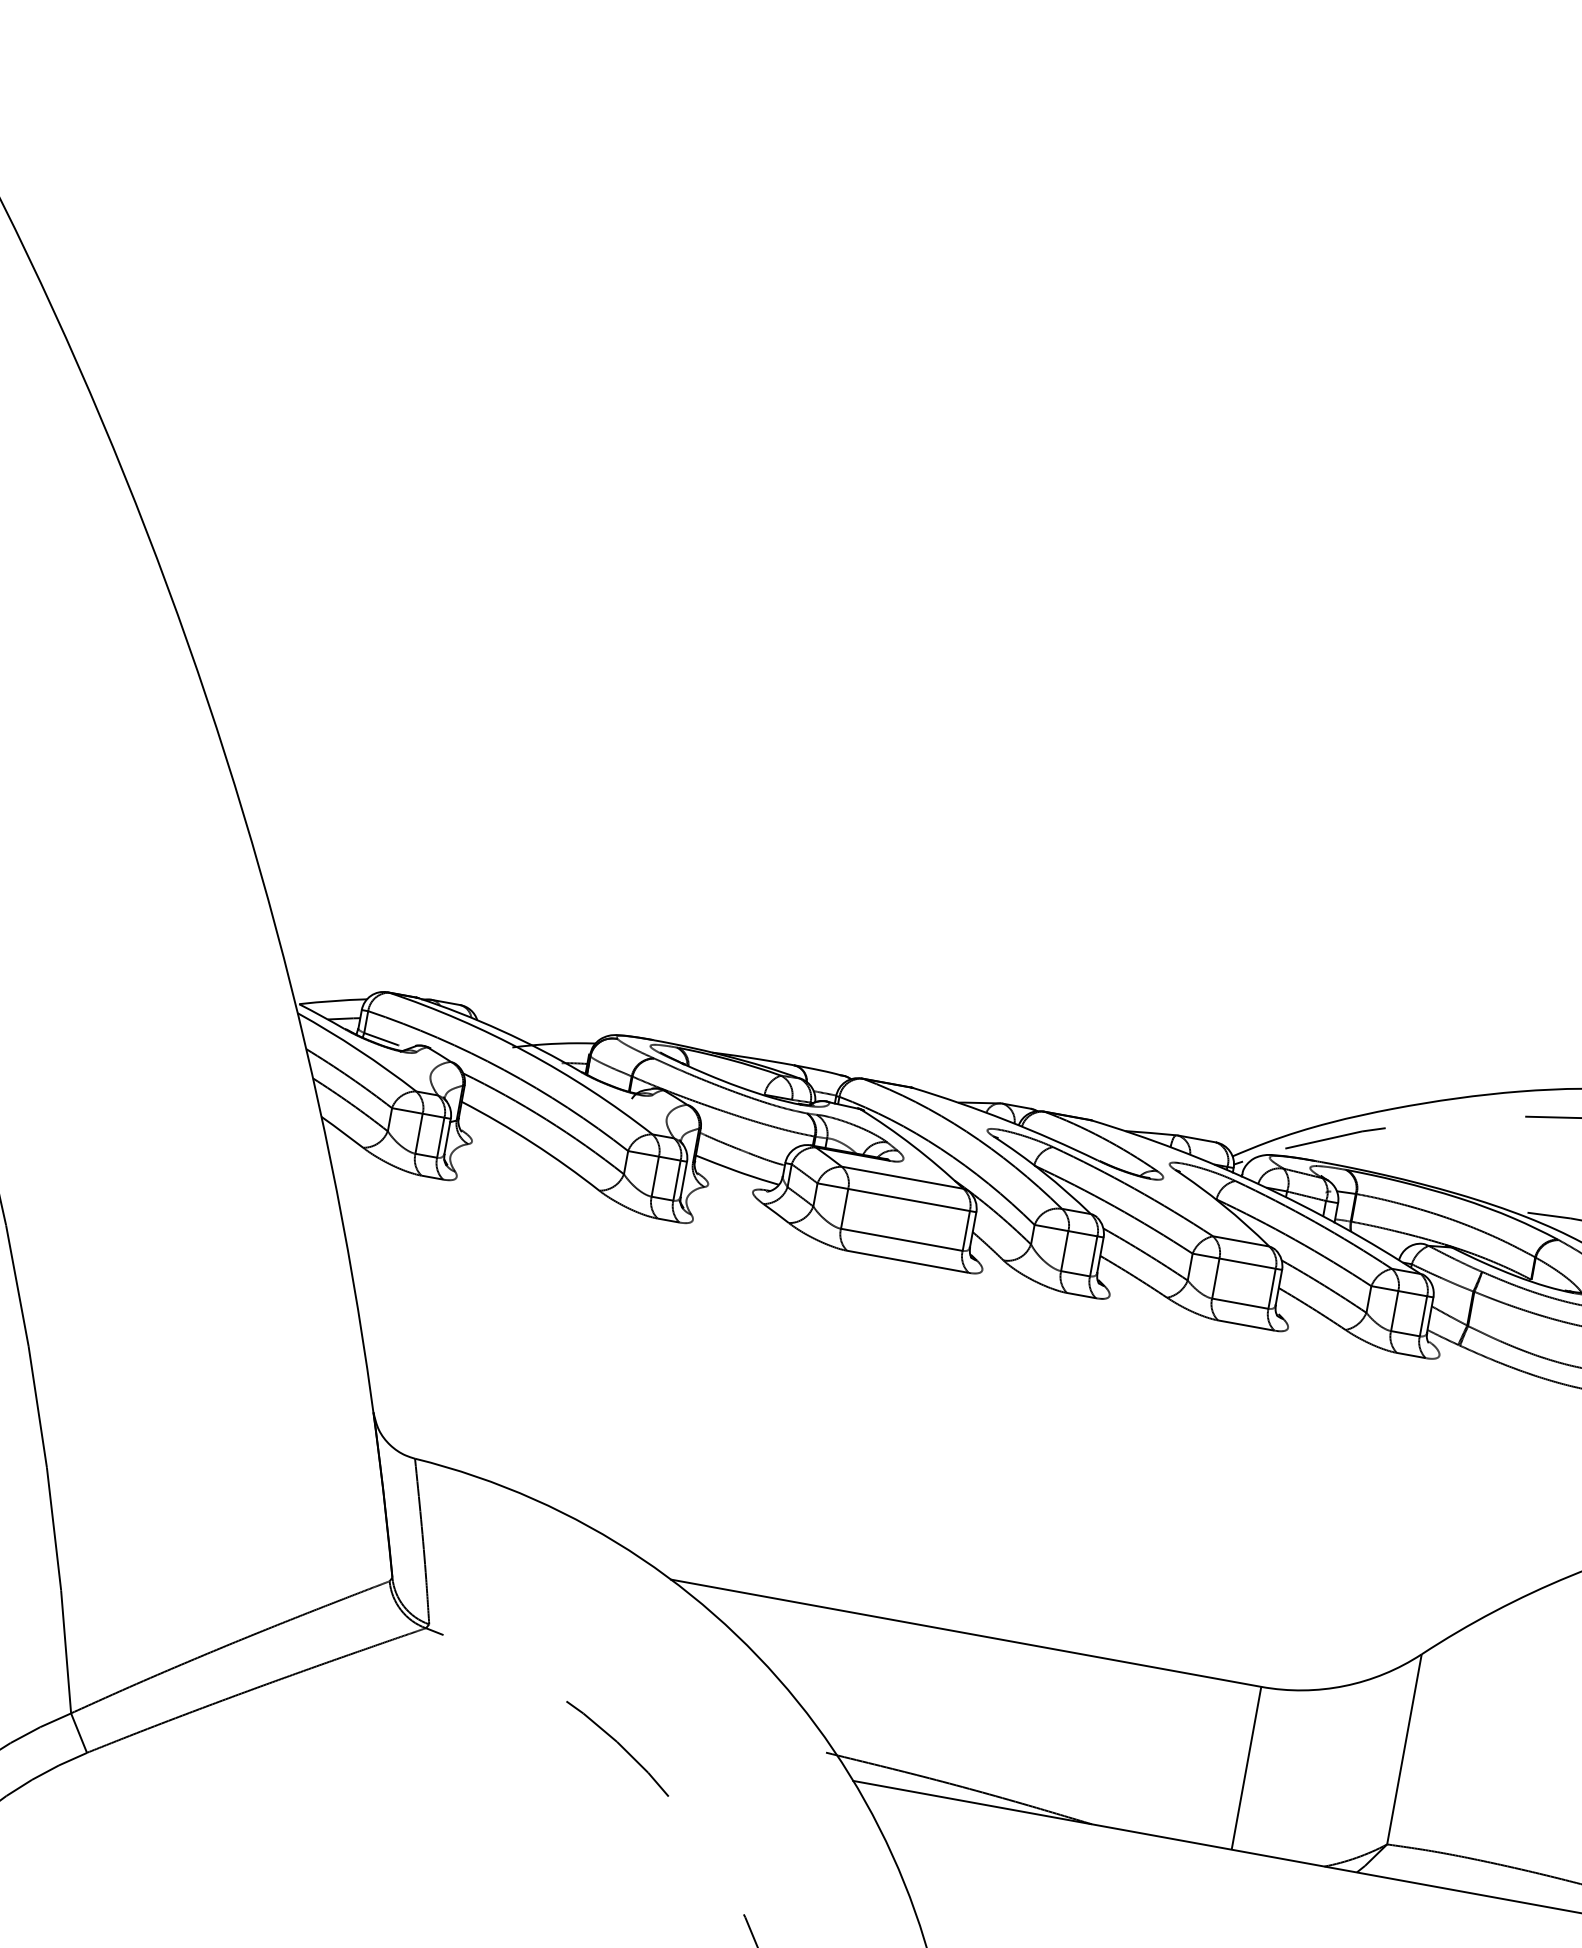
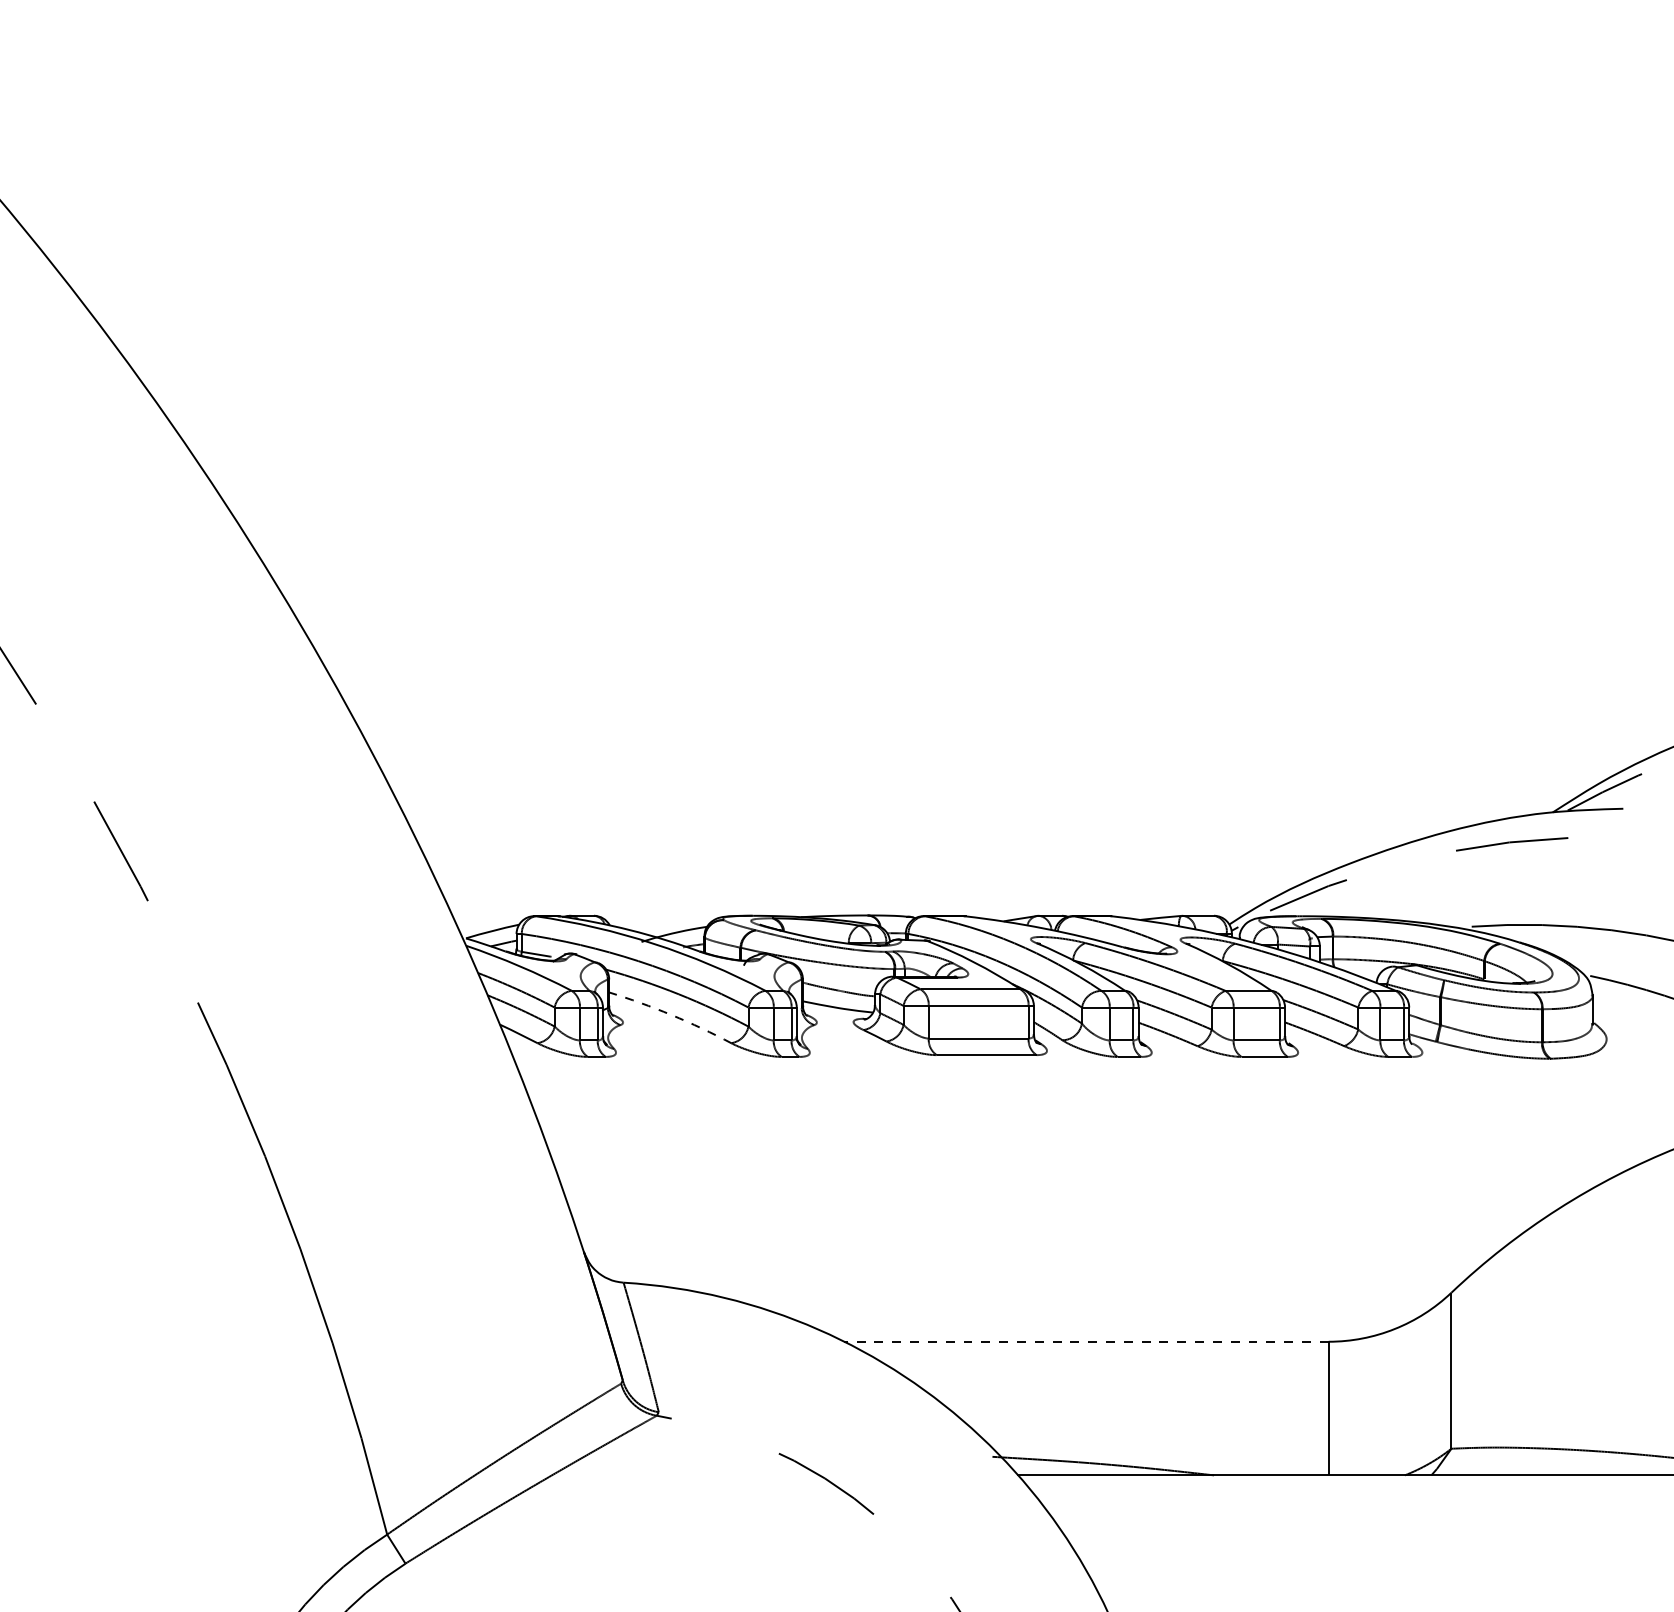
arc: (532, 1143) -> (671, 1015), solid -> dashed
line: (966, 1632) -> (1086, 1341), solid -> dashed

